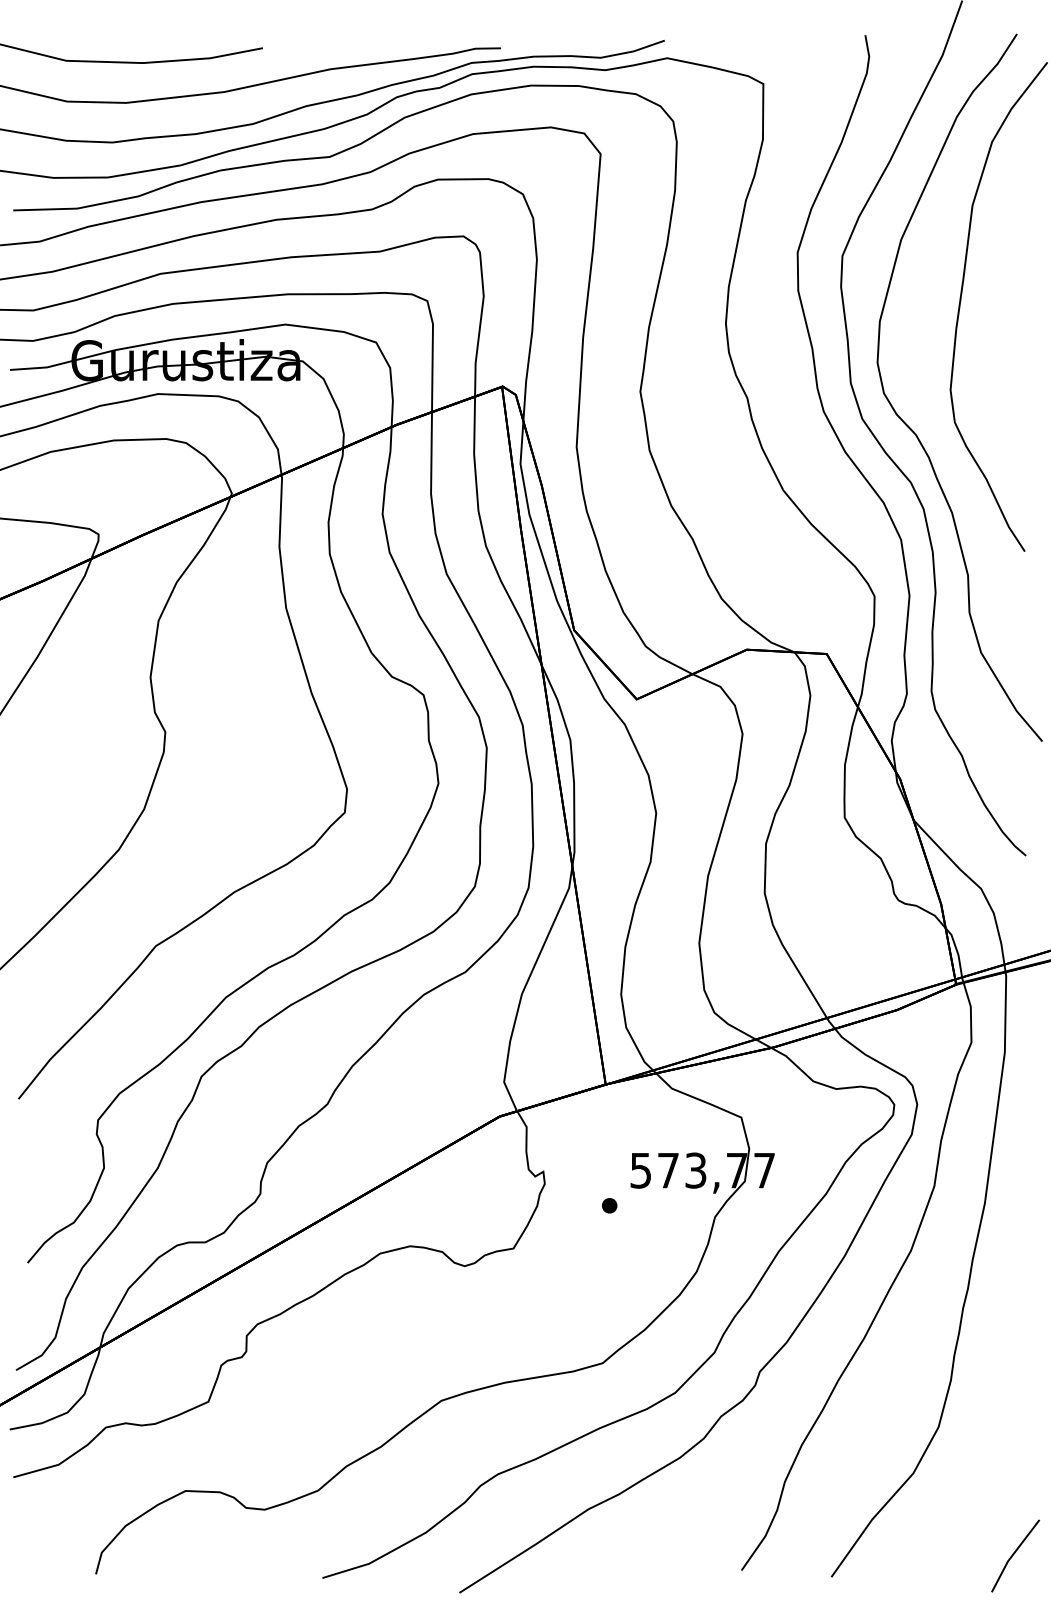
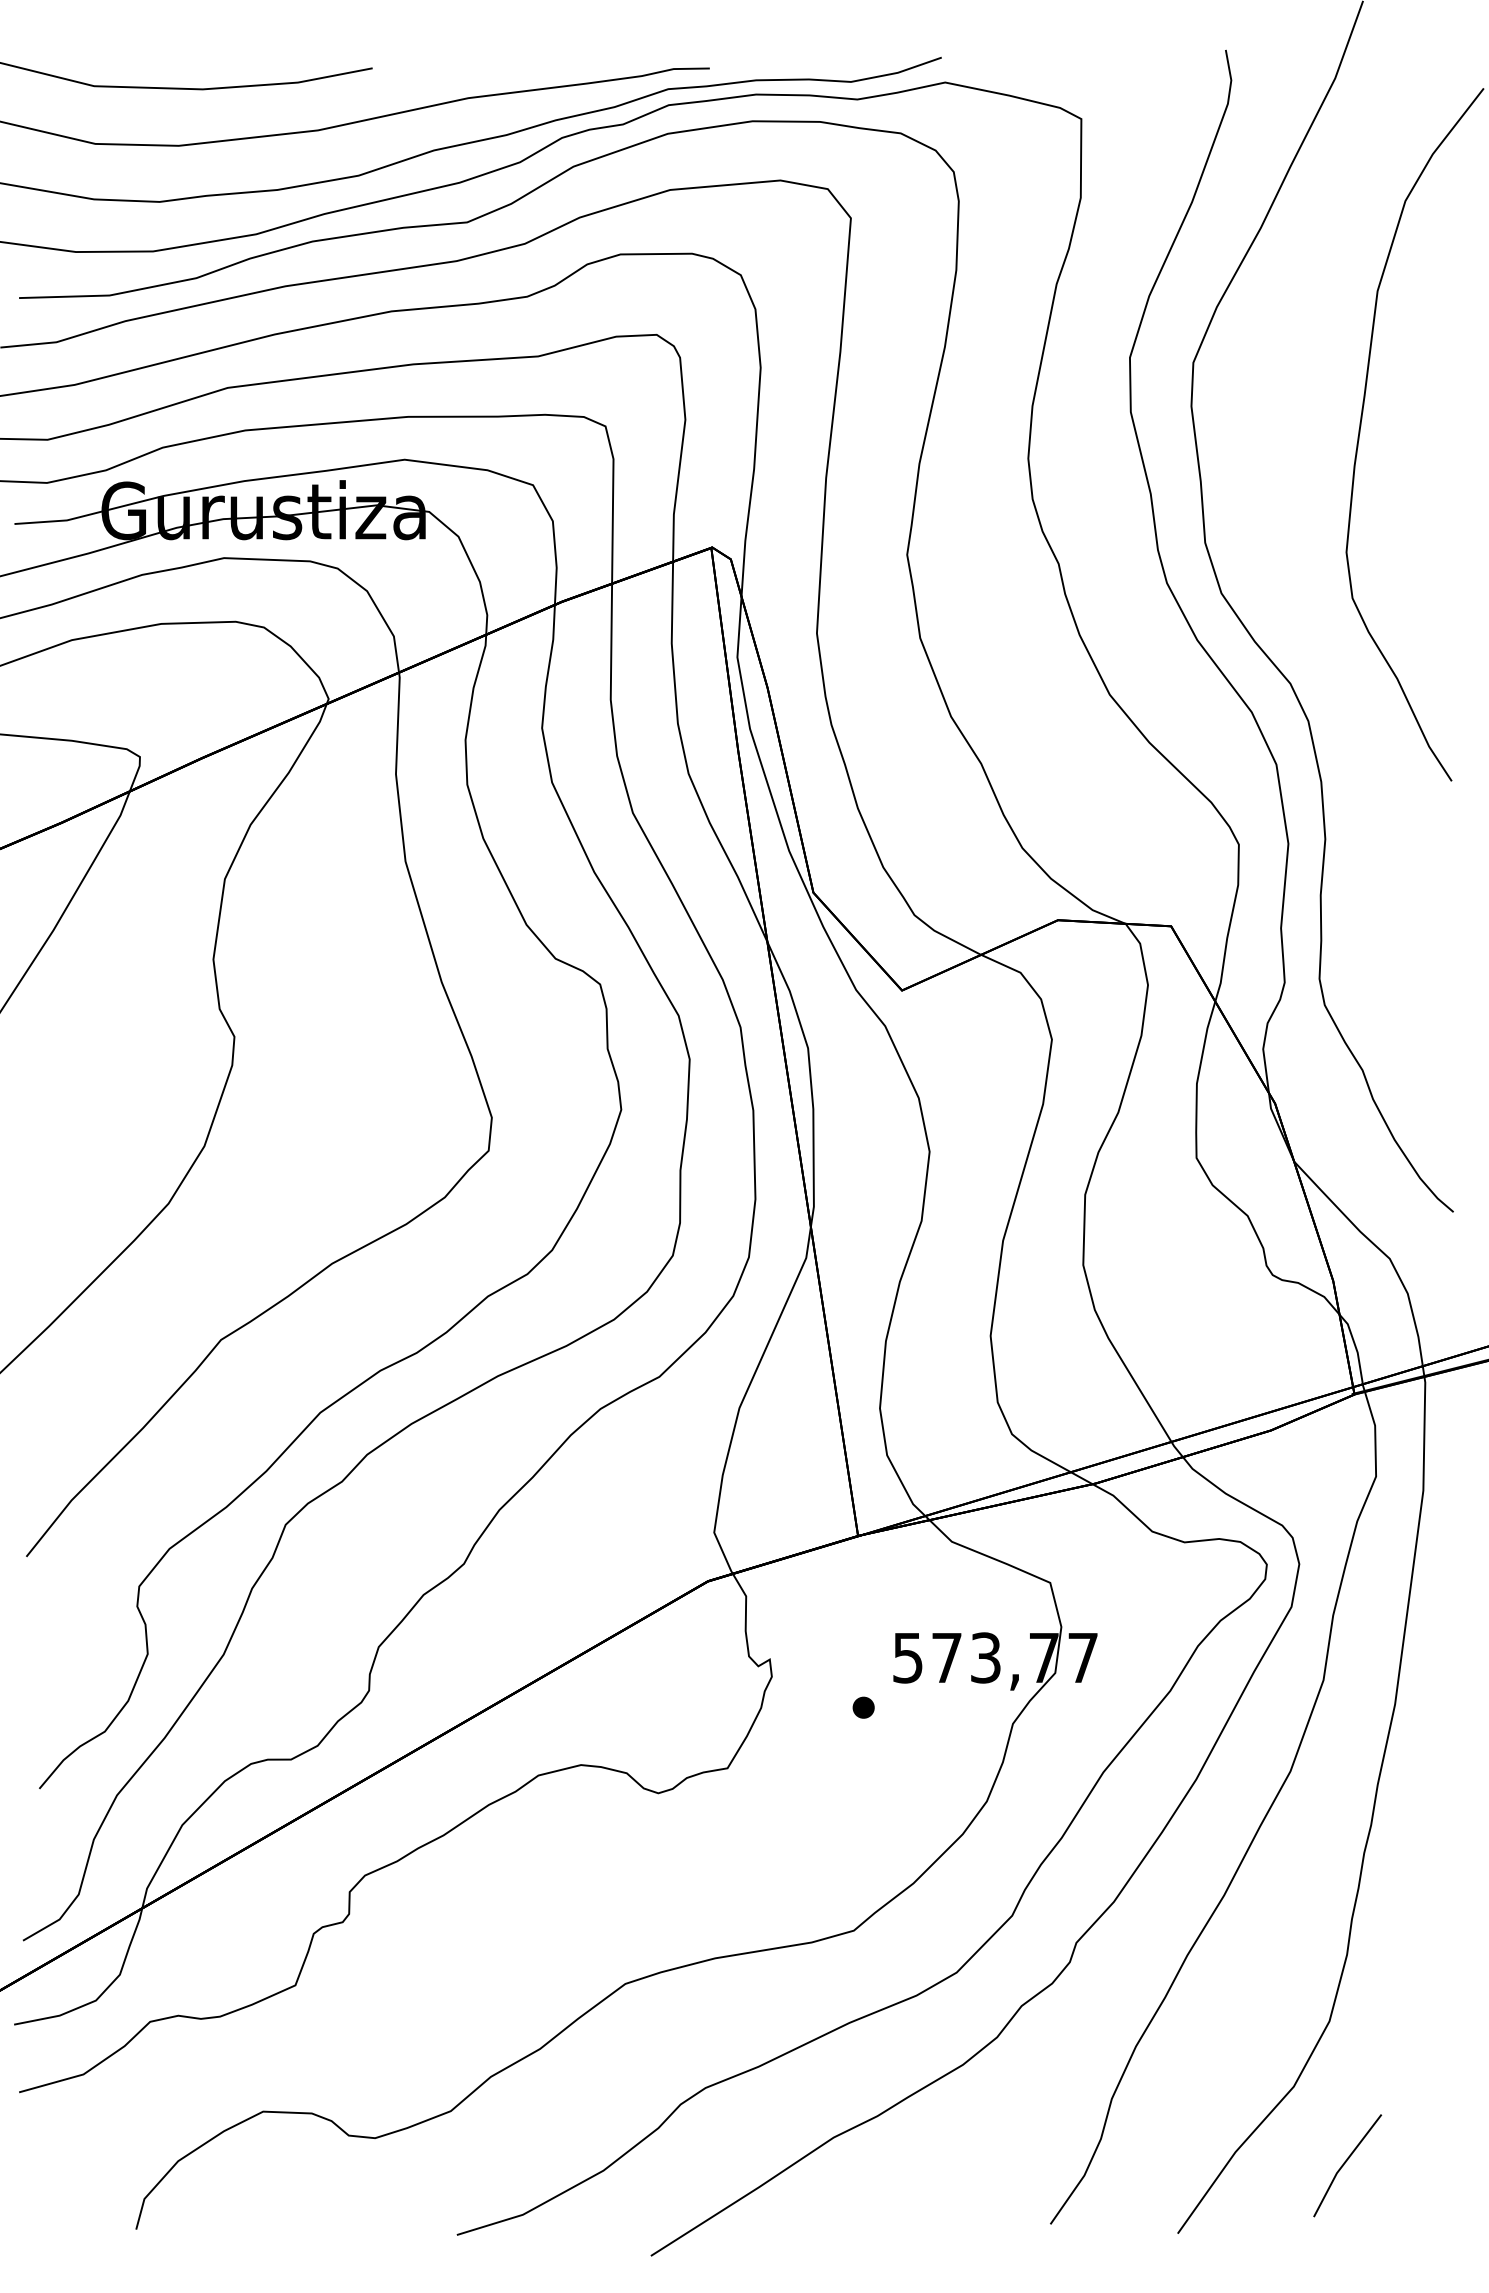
curve: (914, 432) -> (1295, 612), removed
line: (1014, 1554) -> (1345, 2163), moved

